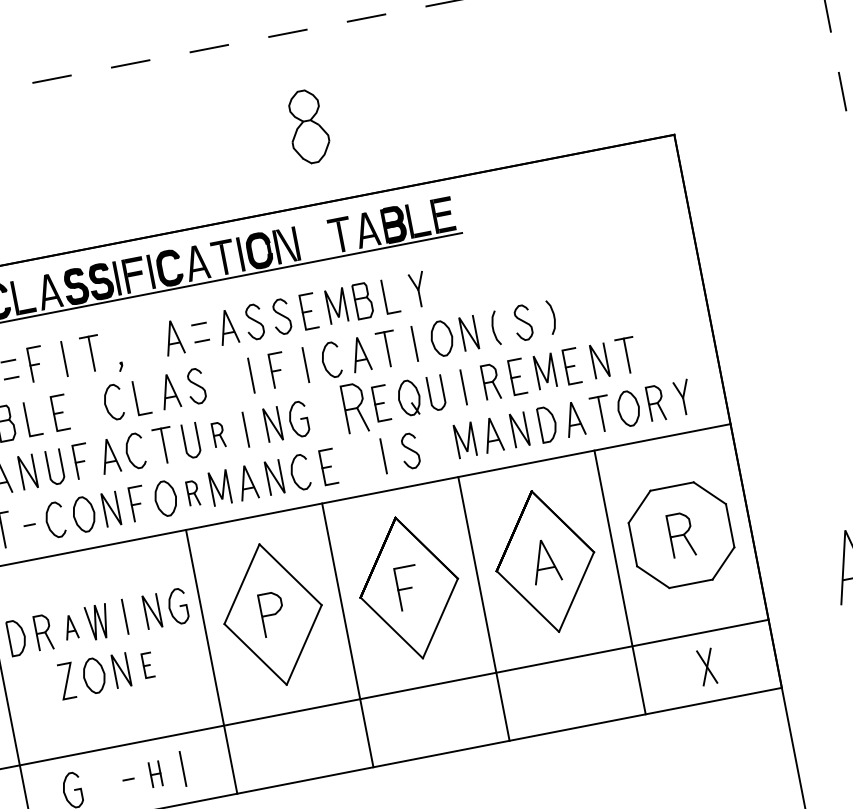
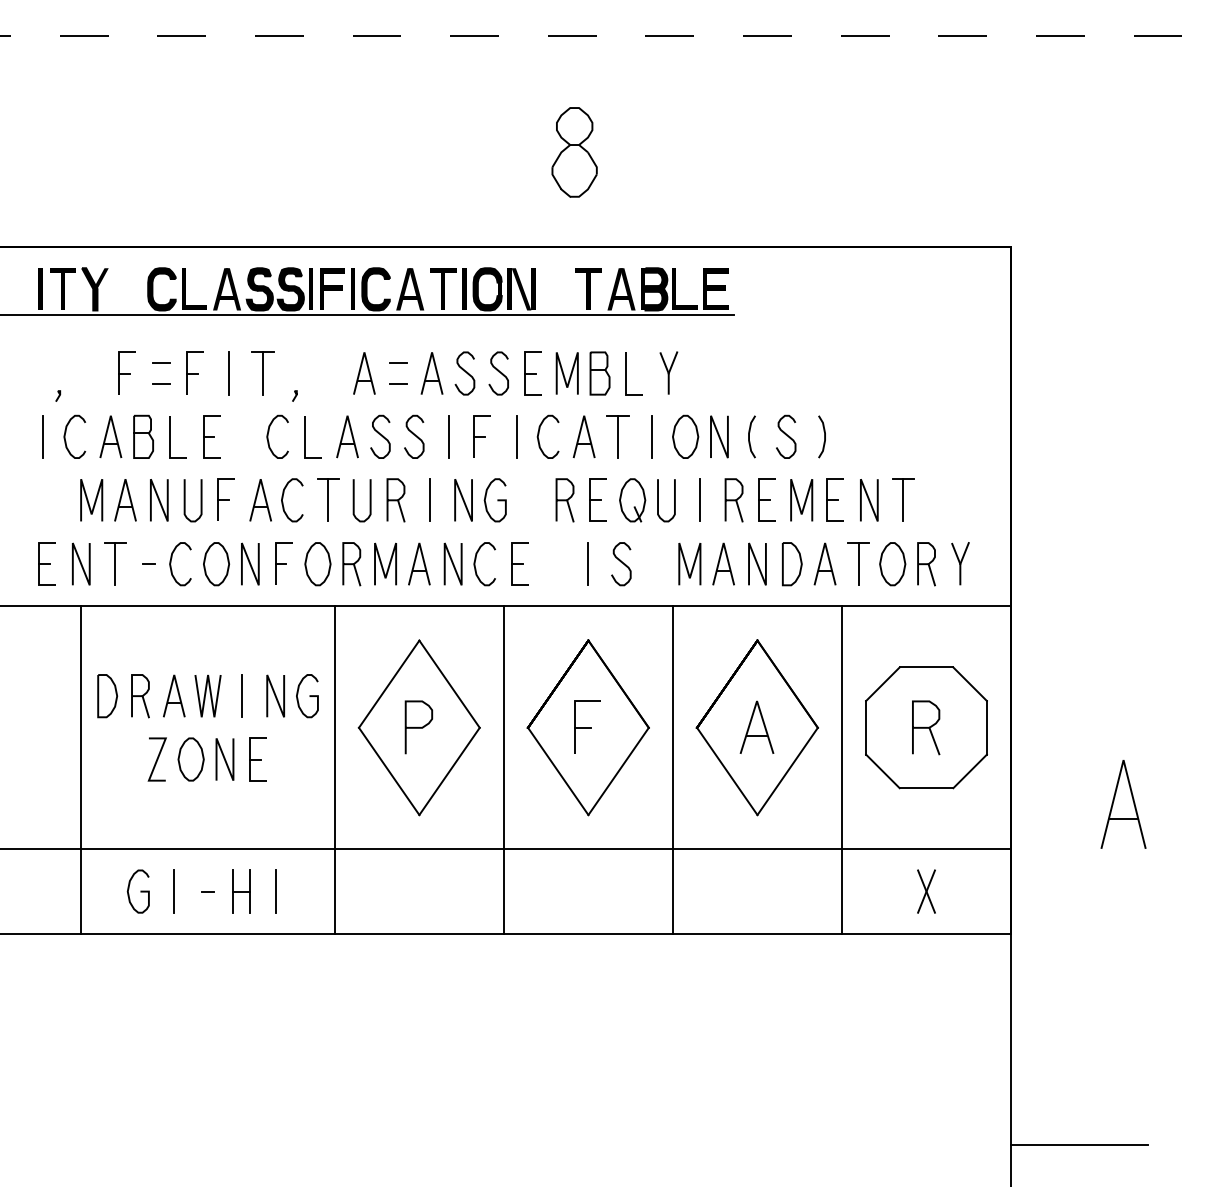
curve: (223, 379) -> (414, 435), added
part: (354, 408) -> (564, 500), size x0.71
part: (218, 435) -> (395, 500), size x1.43
part: (192, 493) -> (351, 564), size x1.43
part: (70, 626) -> (174, 695), size x1.43
part: (147, 665) -> (257, 759), size x1.43
part: (155, 774) -> (241, 891), size x1.43
line: (101, 784) -> (174, 891), added

